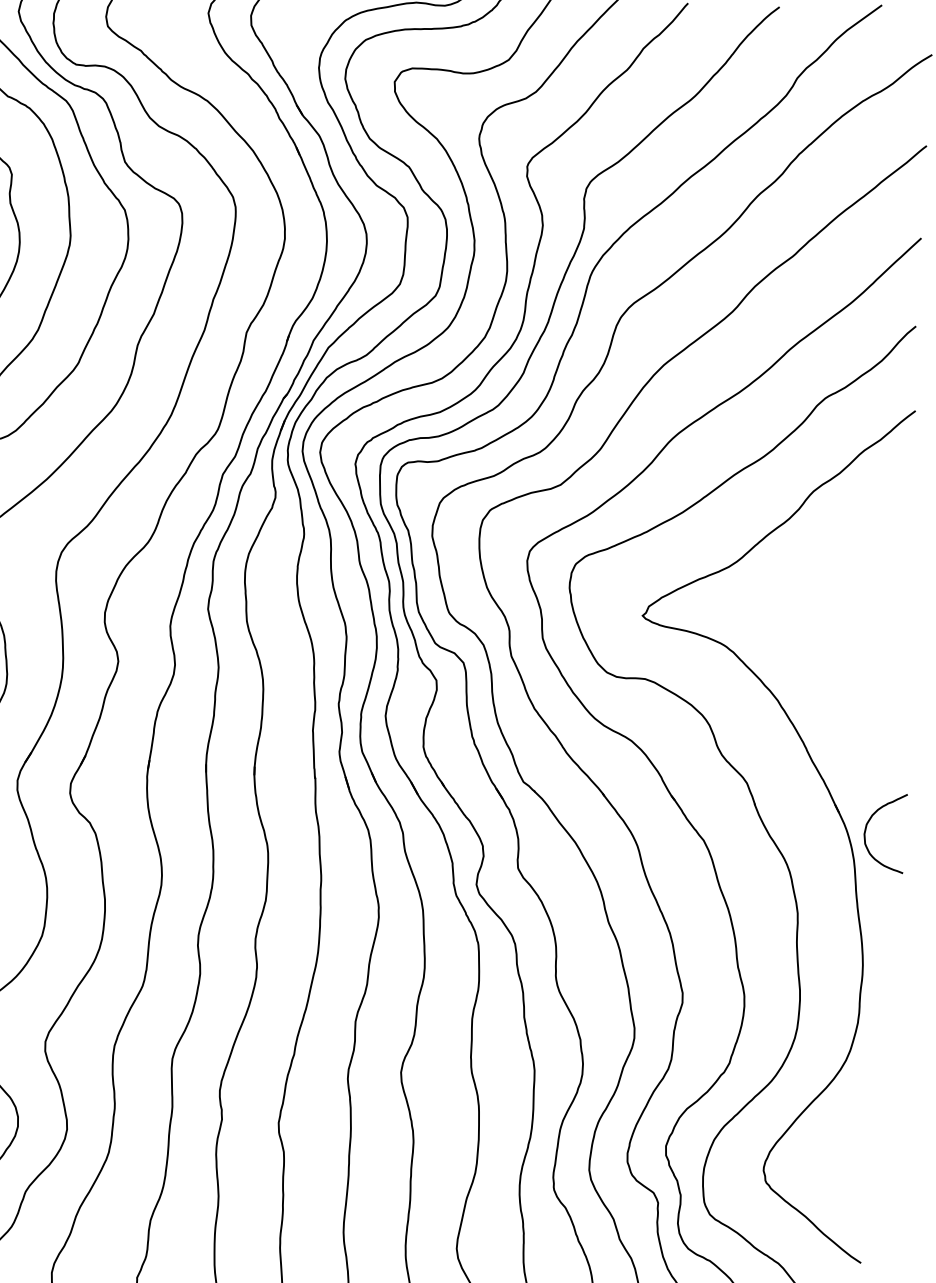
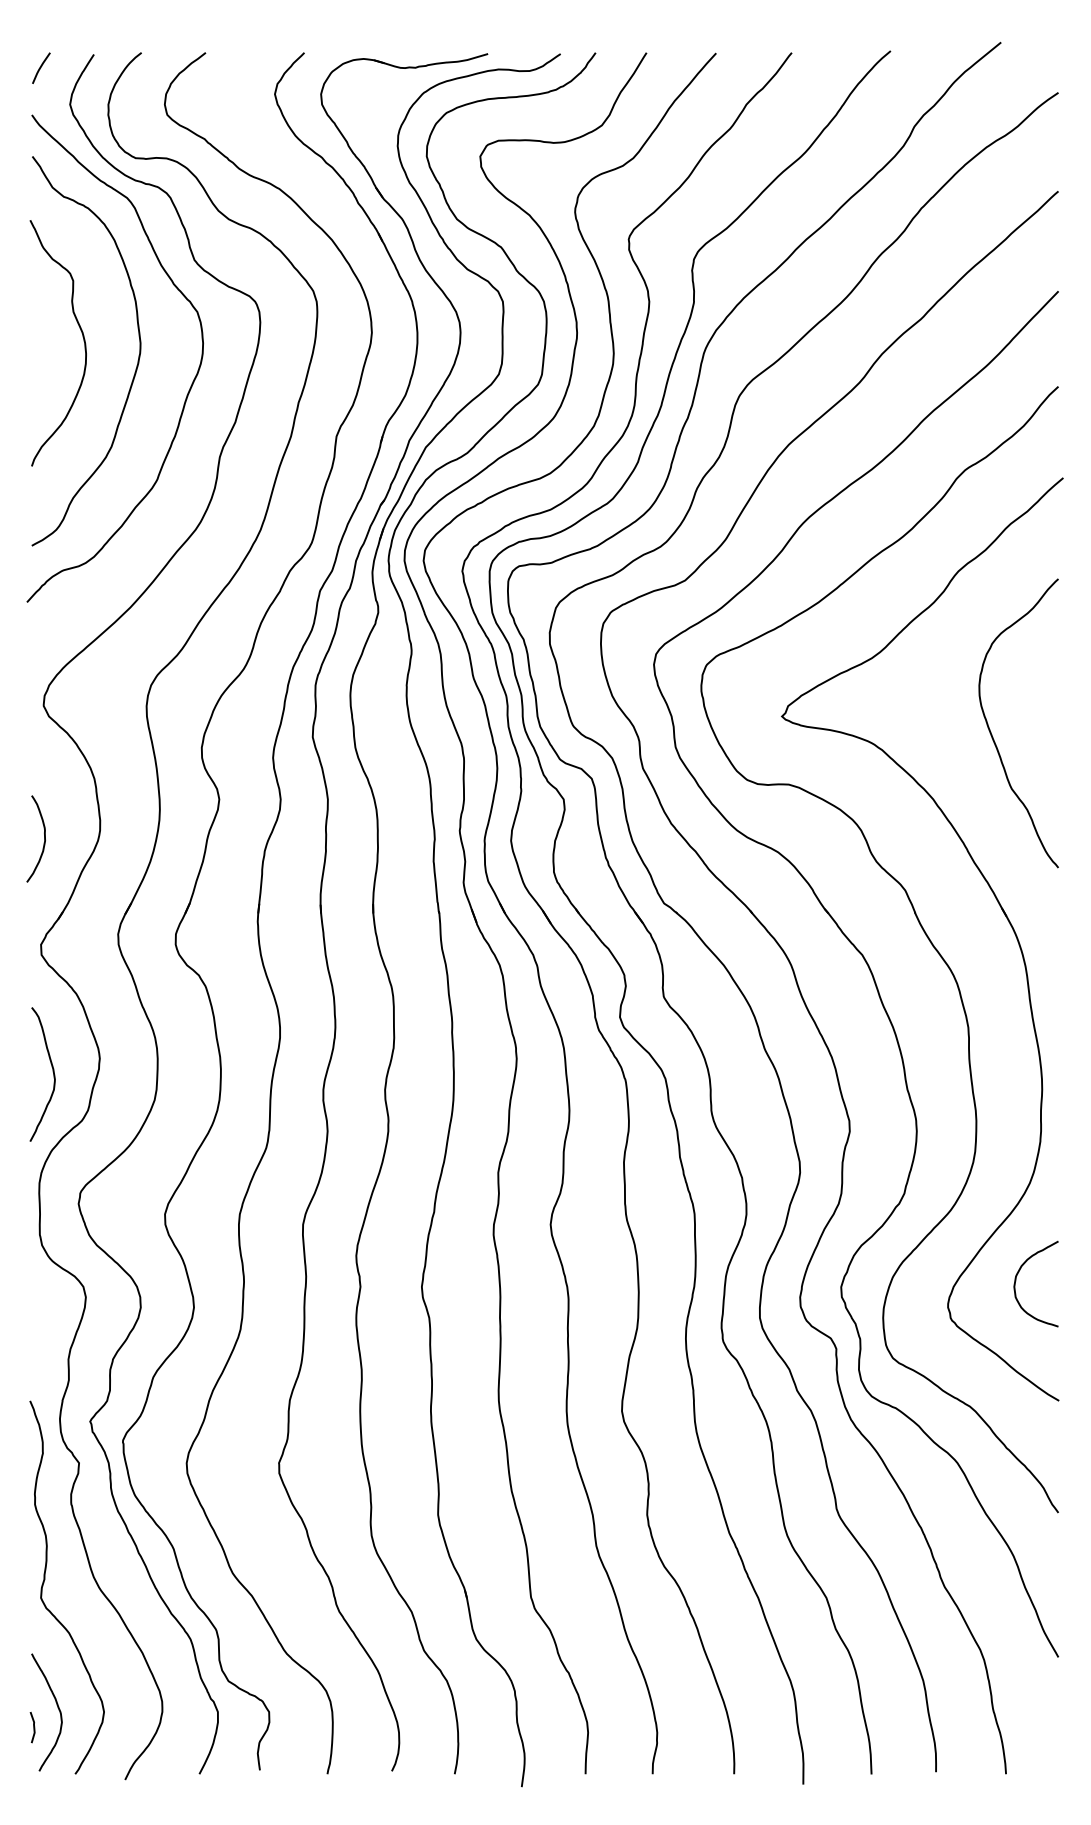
curve: (836, 643) -> (992, 734), added
curve: (866, 829) -> (1016, 1281), moved

